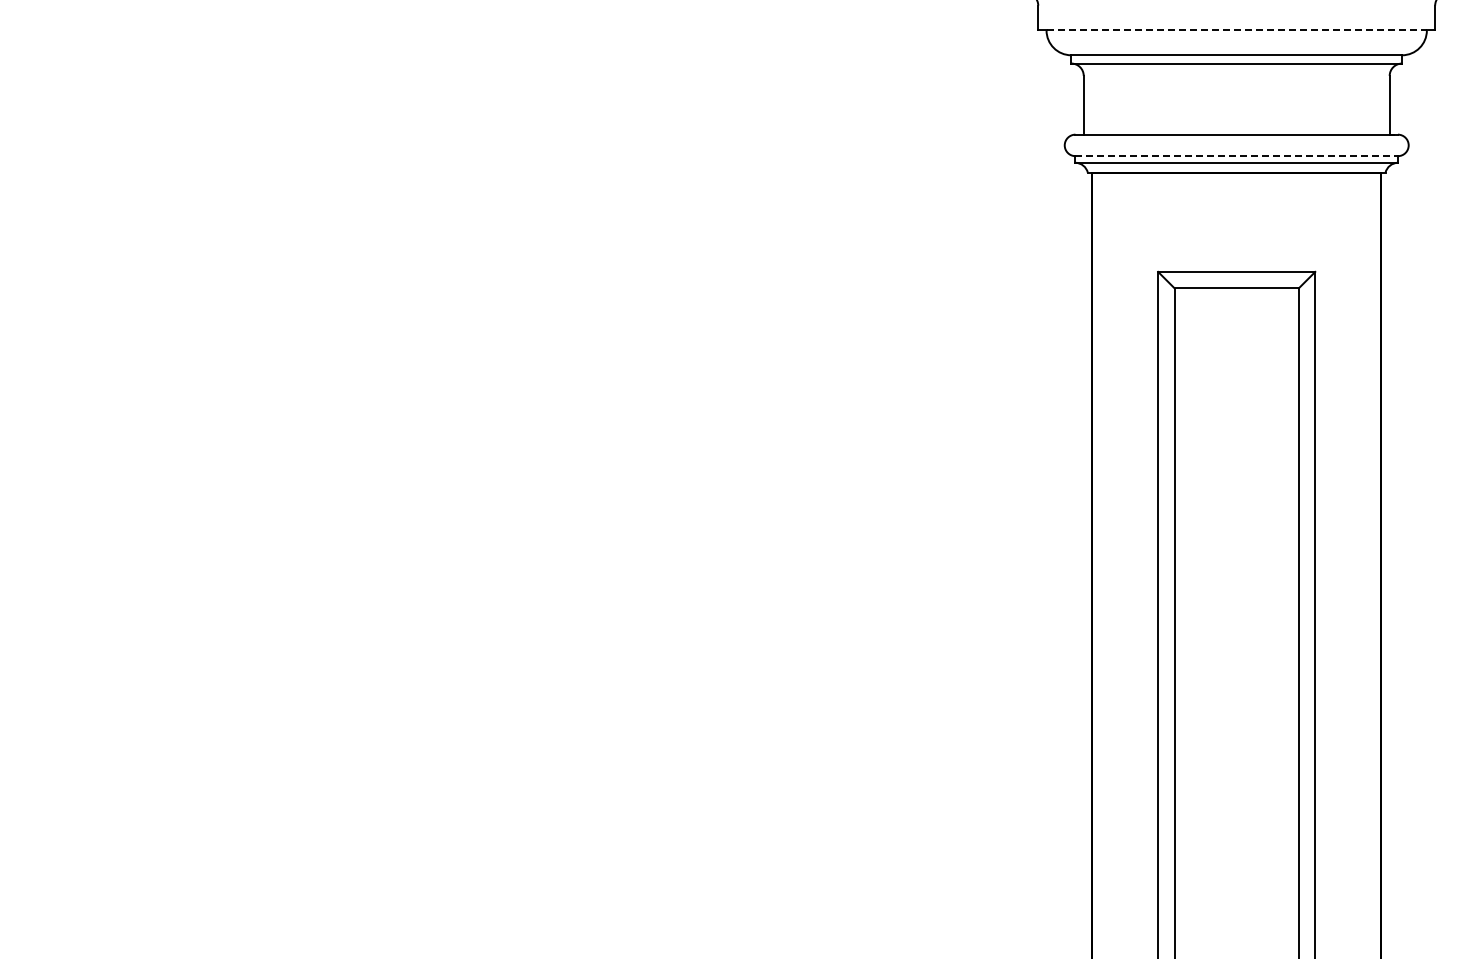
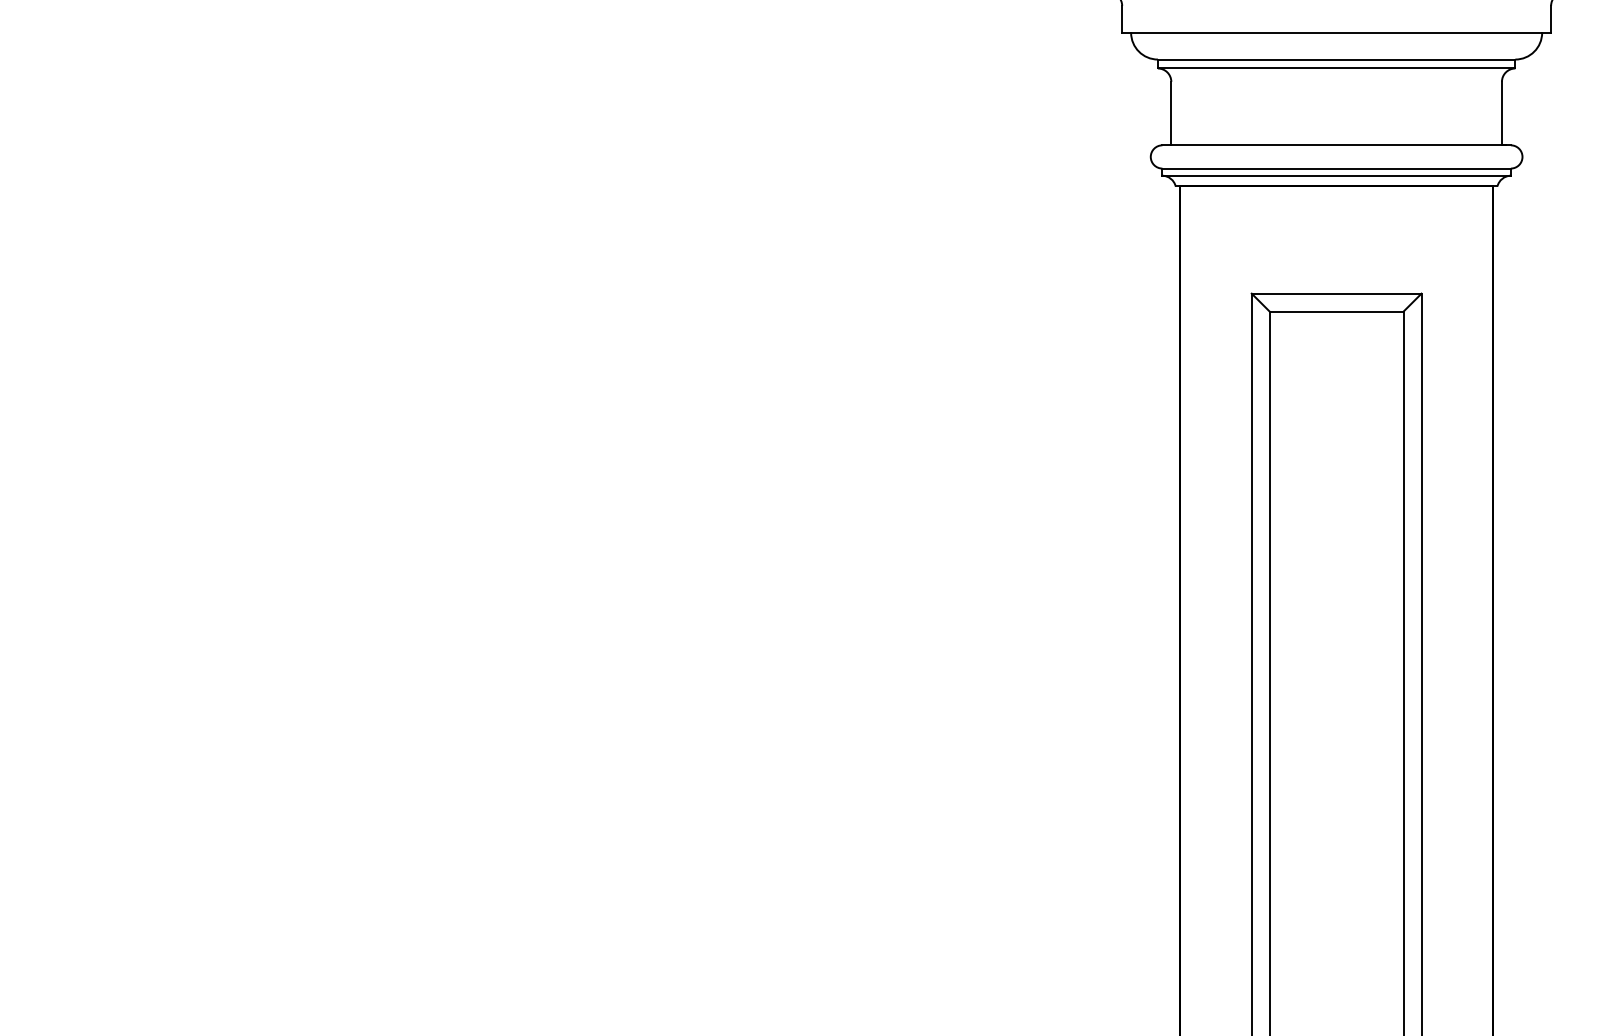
line: (1237, 30) -> (1337, 32), dashed -> solid
line: (1237, 156) -> (1337, 168), dashed -> solid

